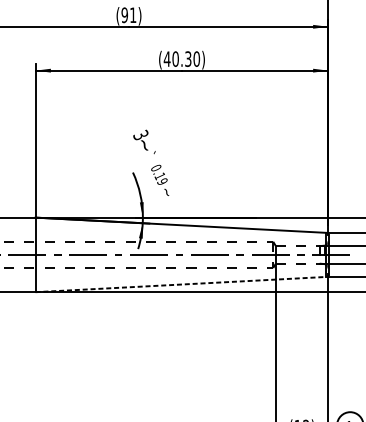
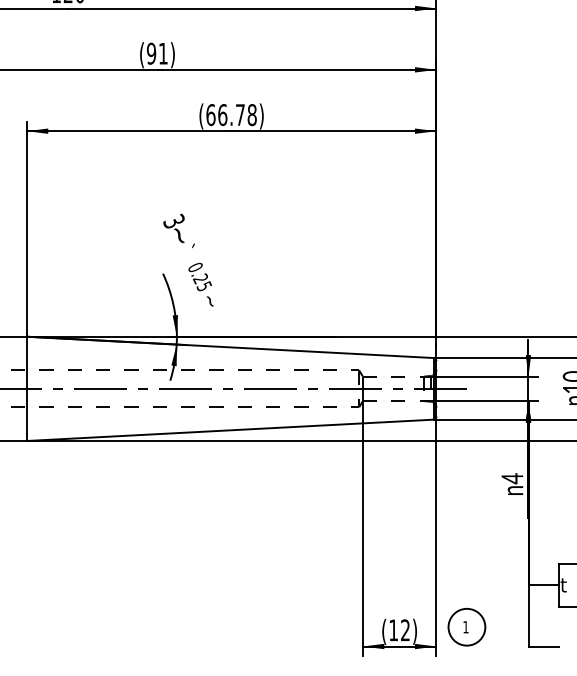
text: (181, 59) -> (231, 115), (40.30) -> (66.78)
text: (161, 178) -> (202, 282), 0.19 -> 0.25
line: (181, 284) -> (230, 430), dashed -> solid

